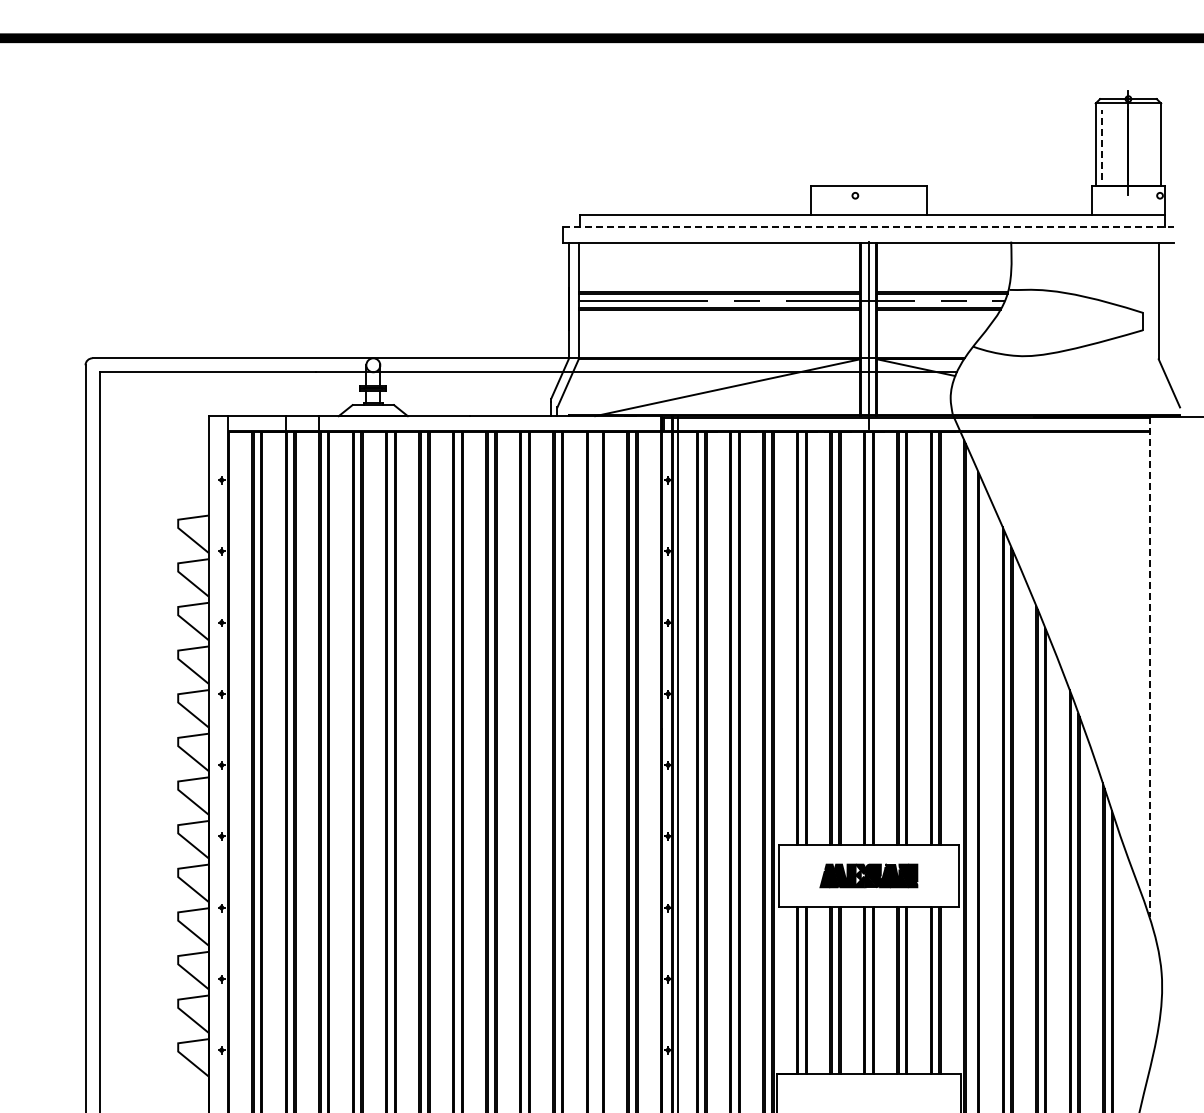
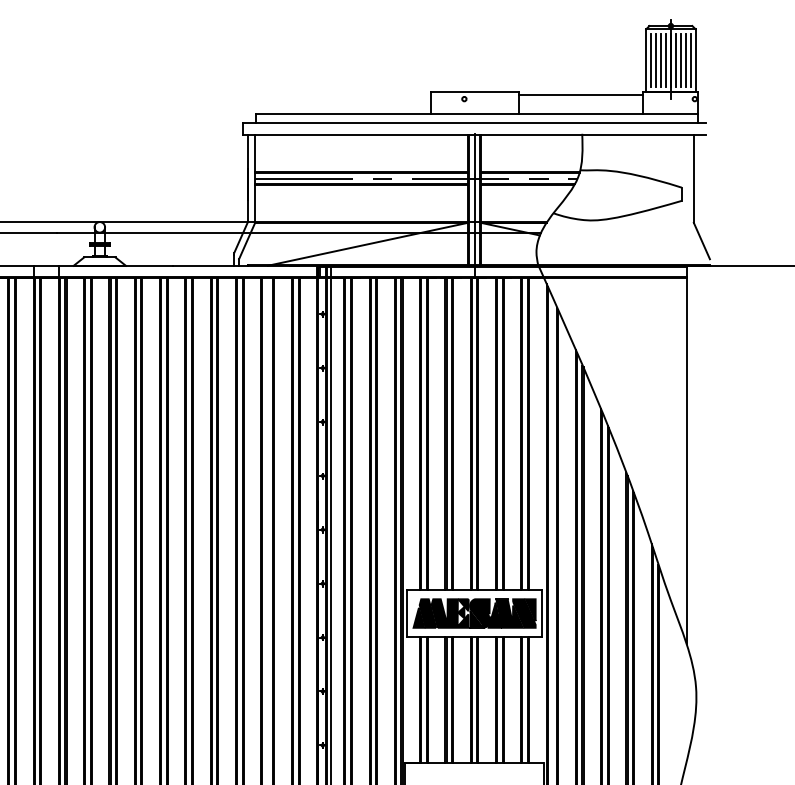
line: (1102, 144) -> (651, 60), dashed -> solid
line: (1108, 144) -> (655, 60), added
line: (1115, 144) -> (661, 60), added
line: (1121, 144) -> (665, 60), added
line: (1134, 144) -> (675, 60), added
line: (1141, 144) -> (680, 60), added
line: (1148, 144) -> (686, 60), added
line: (1154, 144) -> (690, 60), added
line: (1009, 190) -> (580, 95), added
line: (869, 227) -> (475, 123), dashed -> solid
line: (1150, 667) -> (687, 455), dashed -> solid
part: (868, 875) -> (474, 613), size x1.67

